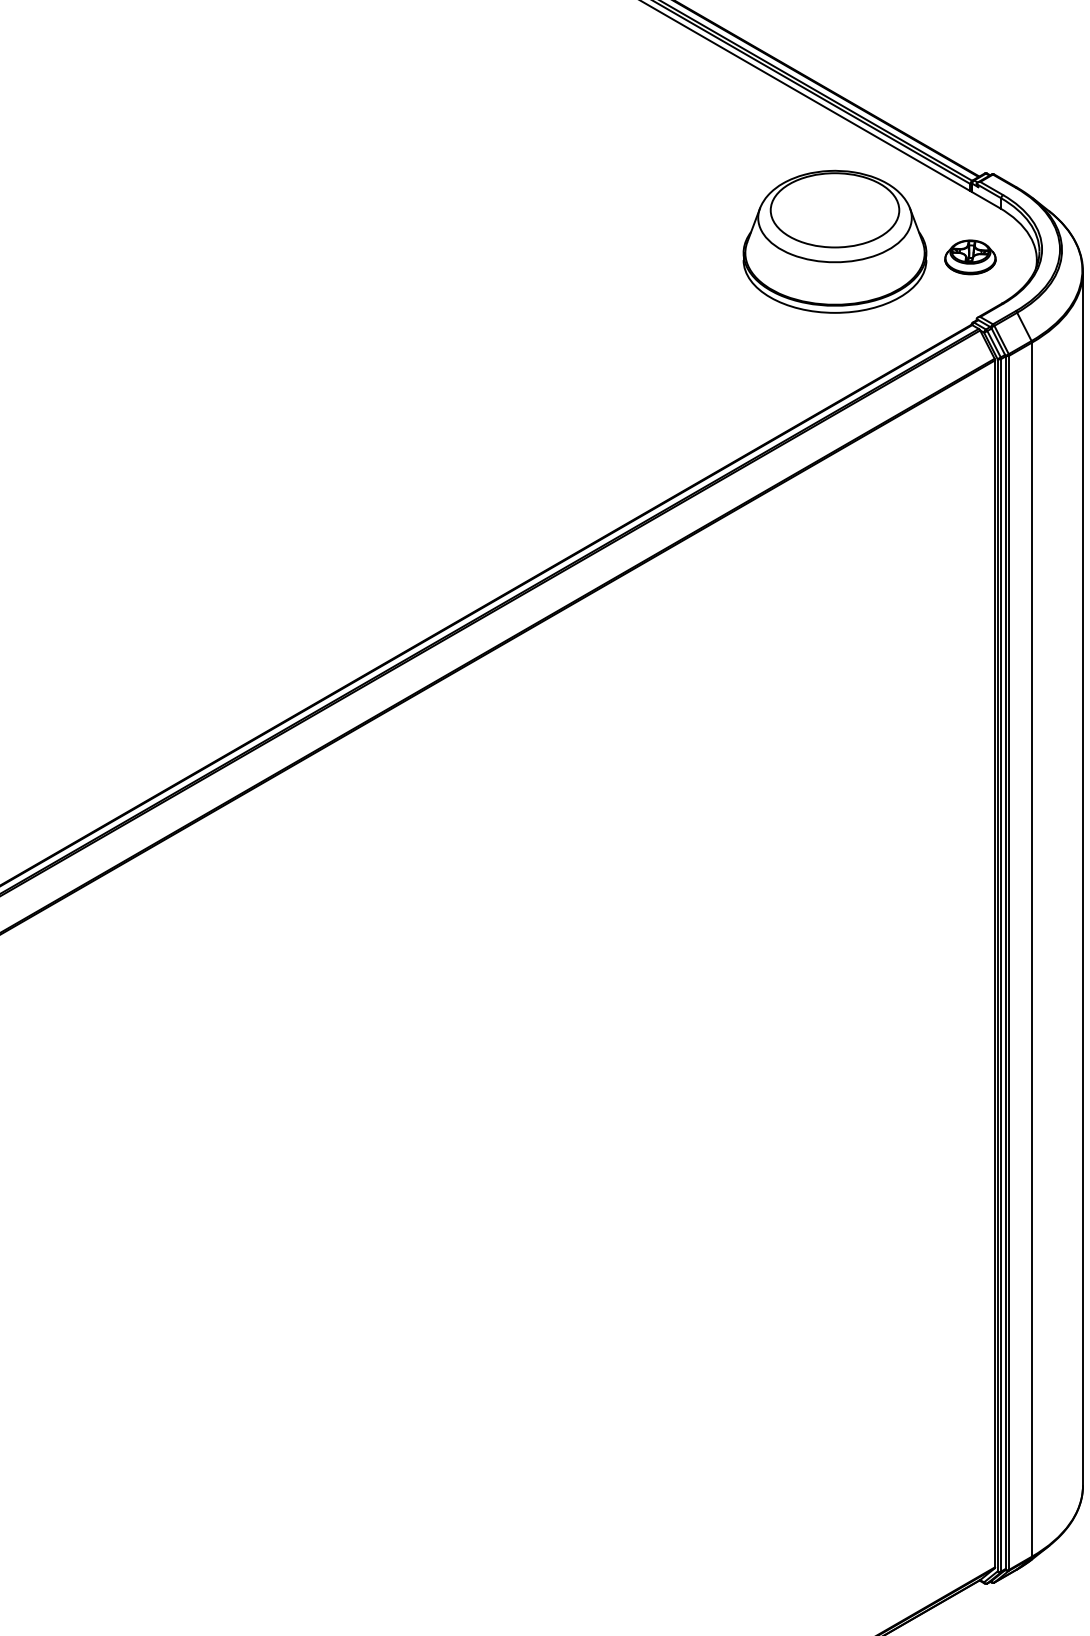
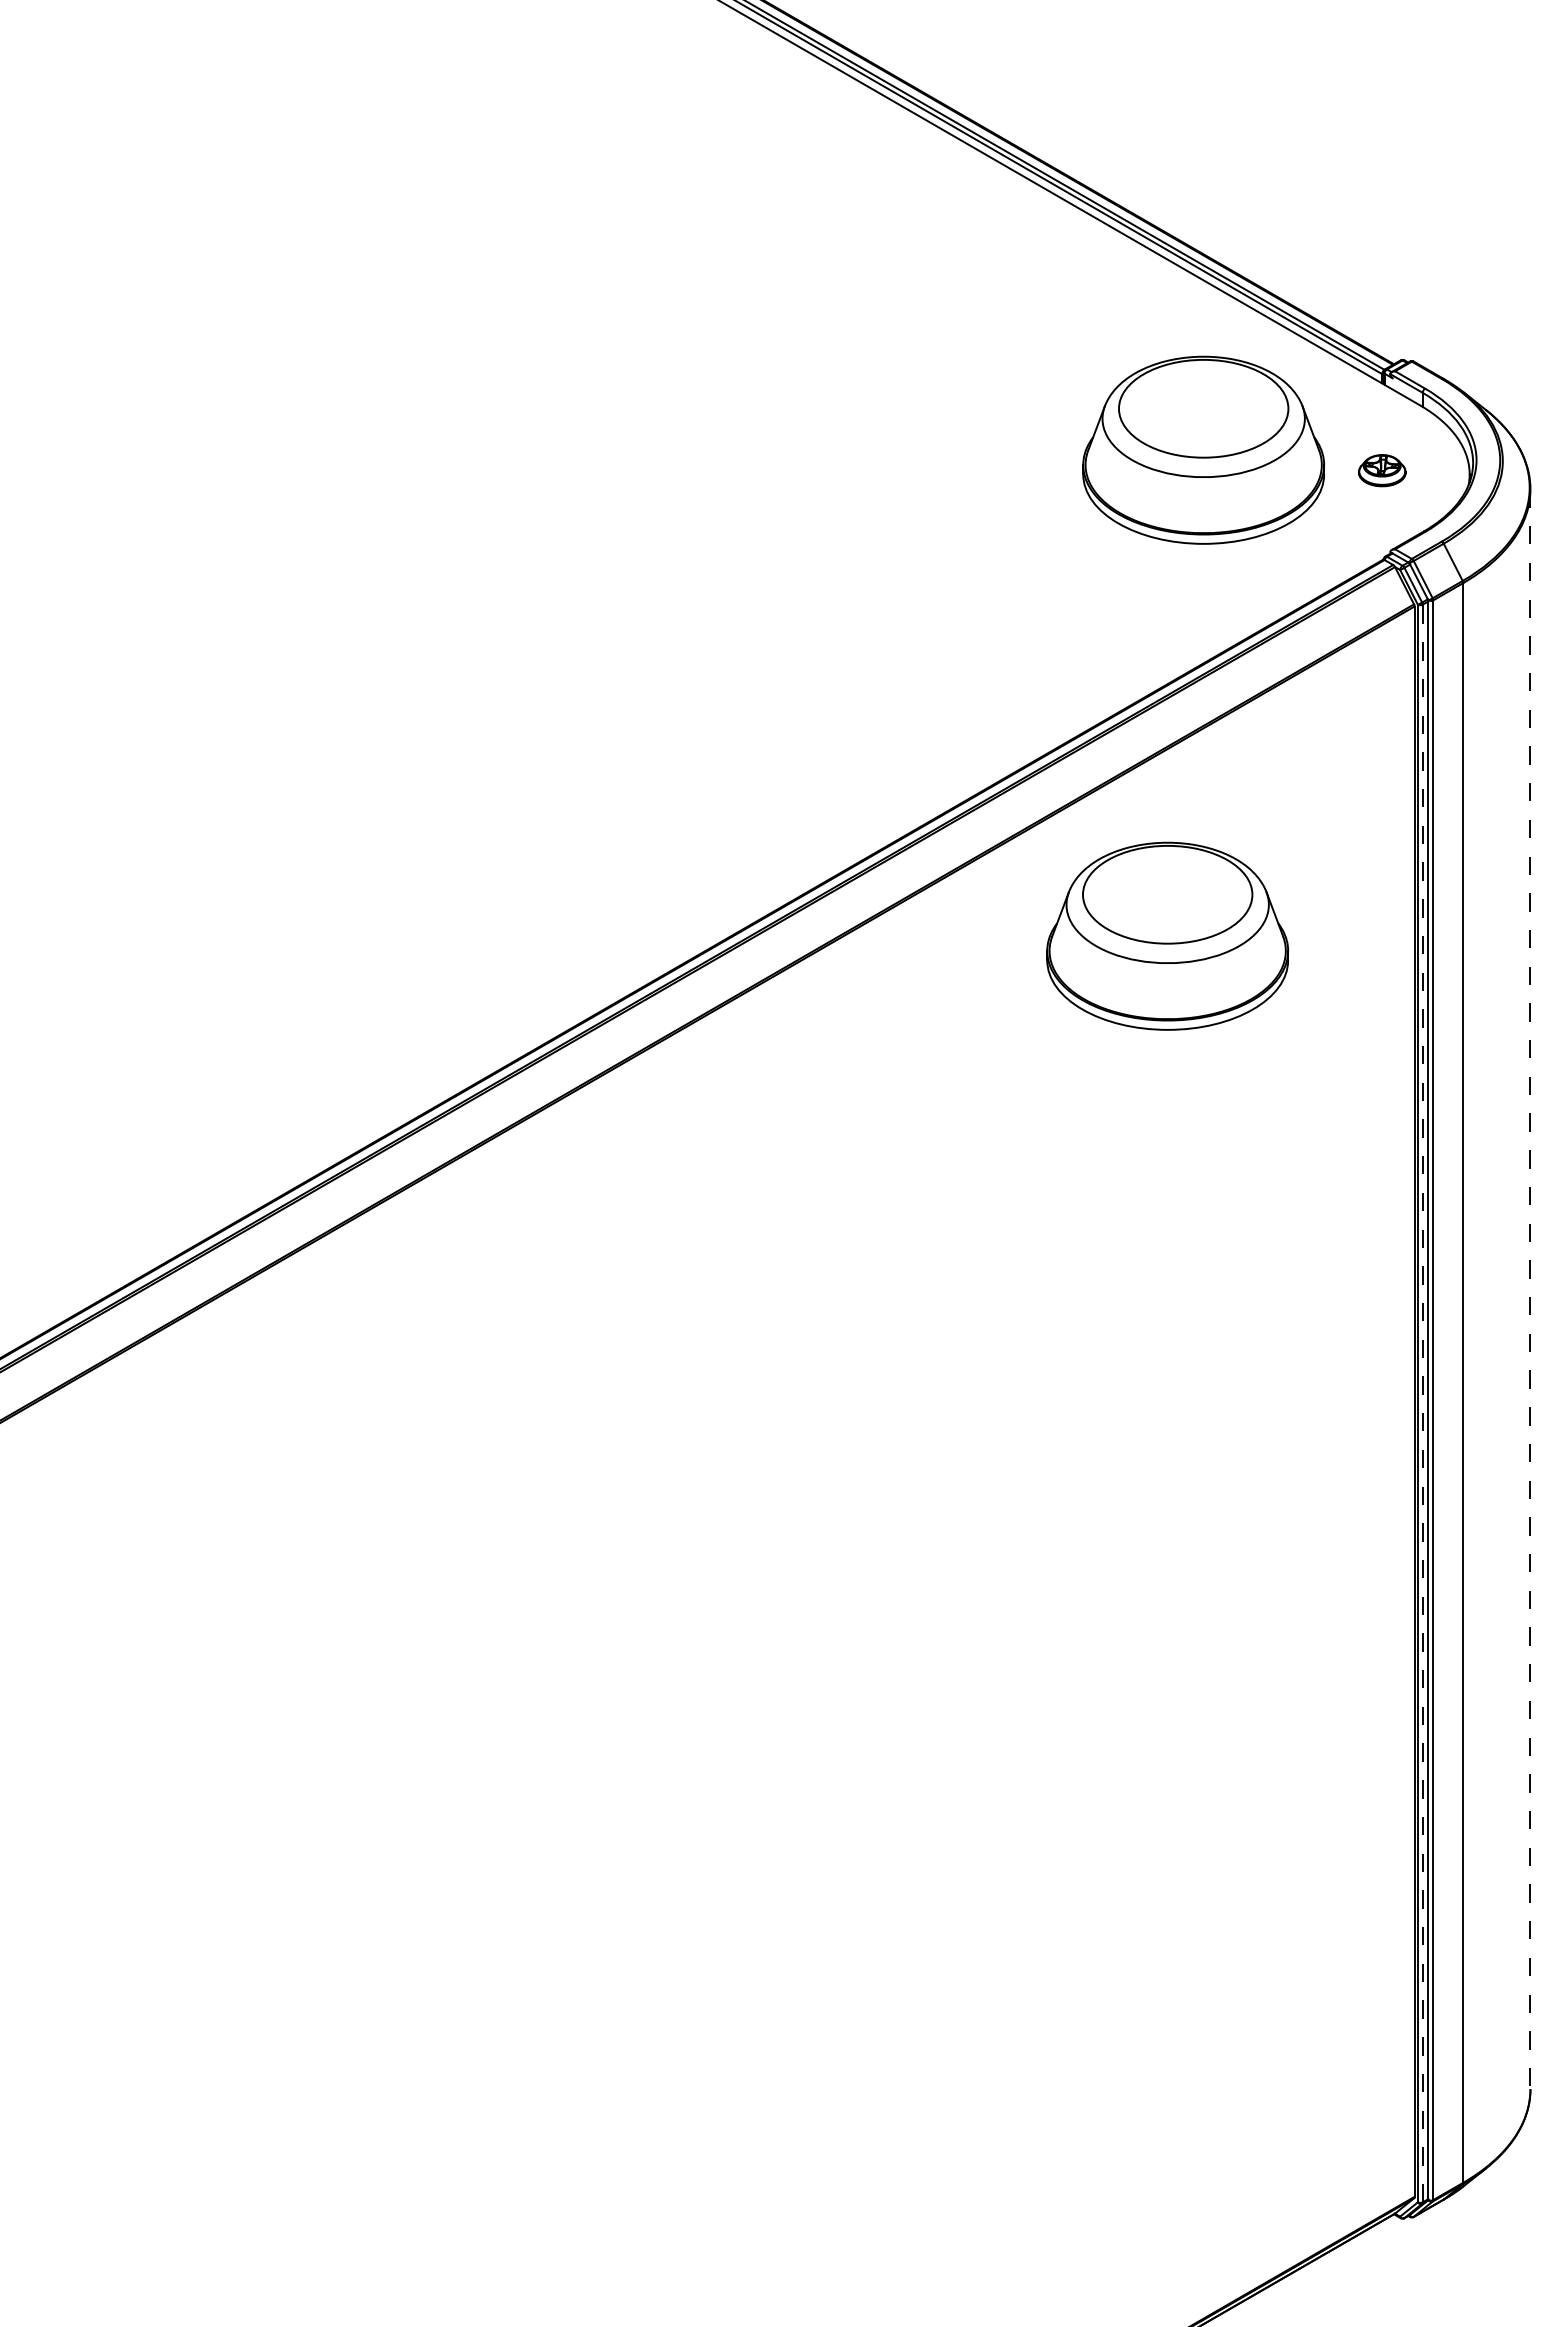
part: (970, 257) -> (1382, 470), size x0.7
part: (807, 610) -> (1167, 935), added
line: (1083, 878) -> (1530, 1289), solid -> dashed
line: (1001, 965) -> (1422, 1403), solid -> dashed

